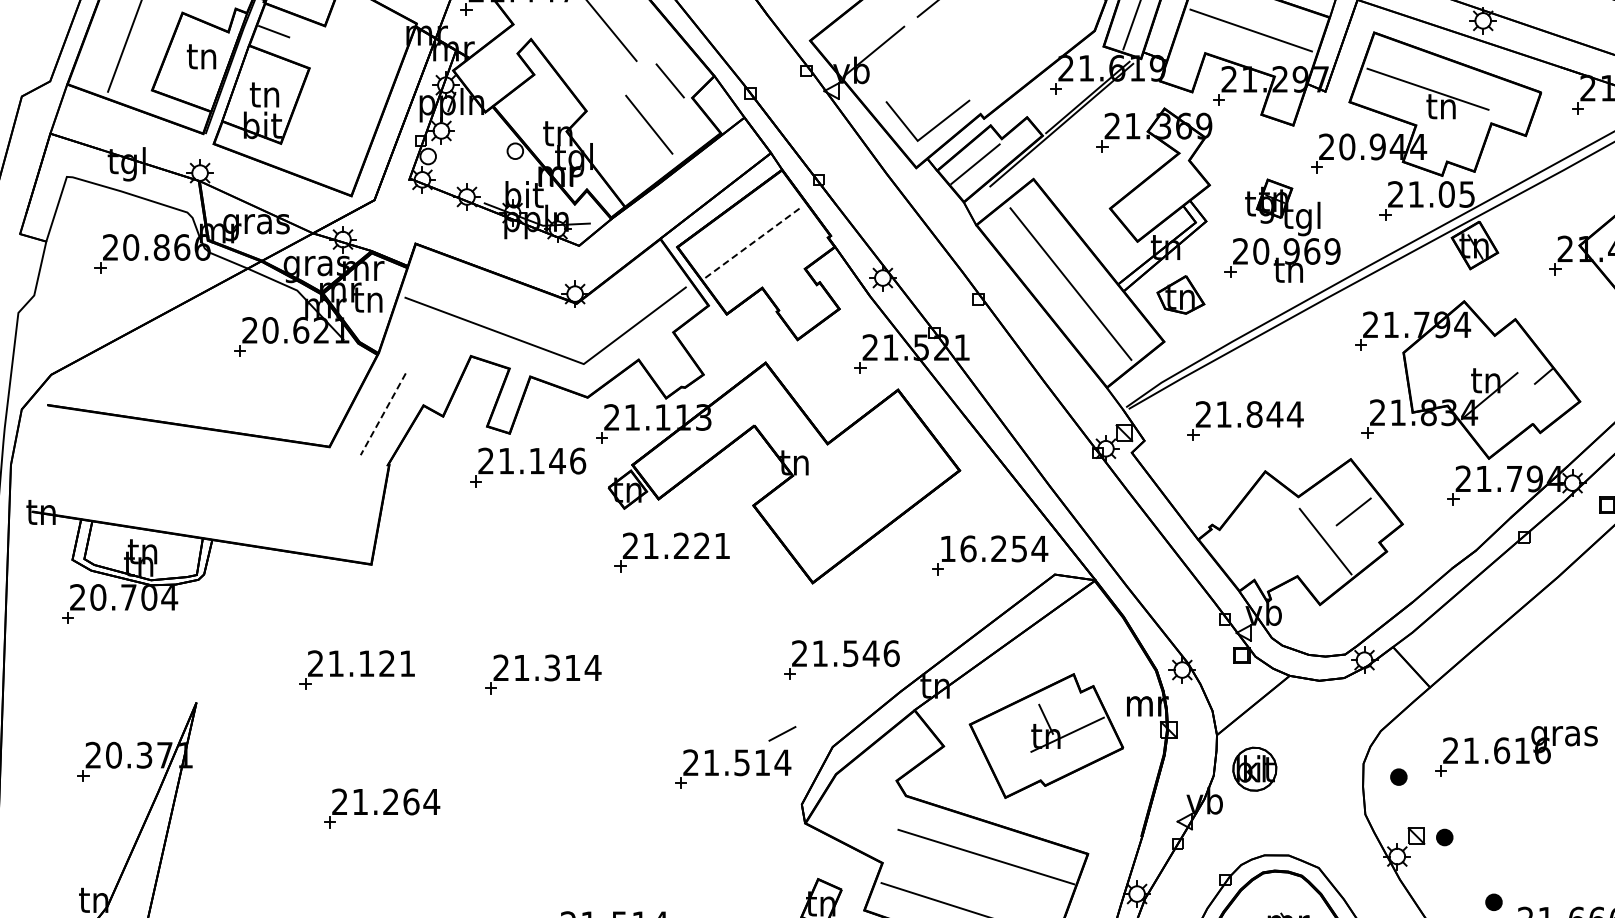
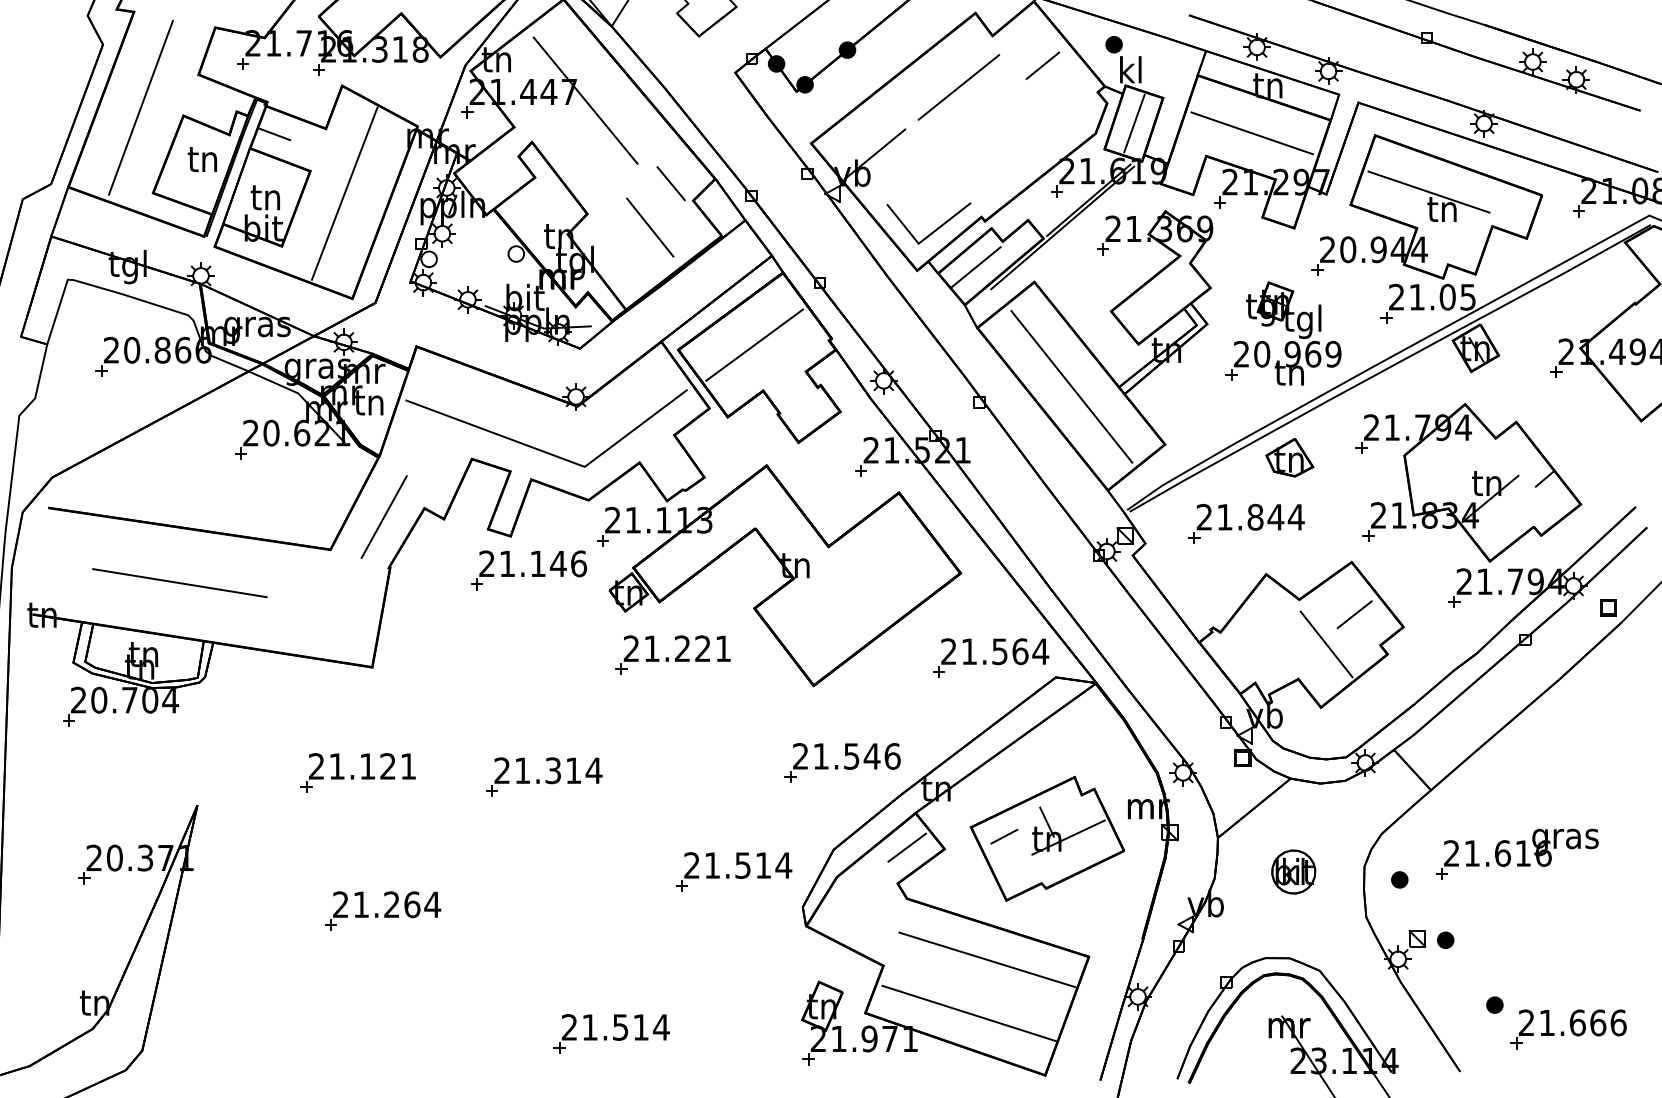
line: (343, 90) -> (344, 193), added
line: (754, 241) -> (755, 344), dashed -> solid
part: (1180, 294) -> (1289, 457), moved
line: (383, 414) -> (384, 517), dashed -> solid
line: (178, 480) -> (179, 583), added
text: (983, 548) -> (984, 651), 16.254 -> 21.564
line: (782, 733) -> (1004, 836), moved
line: (906, 744) -> (907, 847), added
part: (1254, 768) -> (1293, 871), moved

